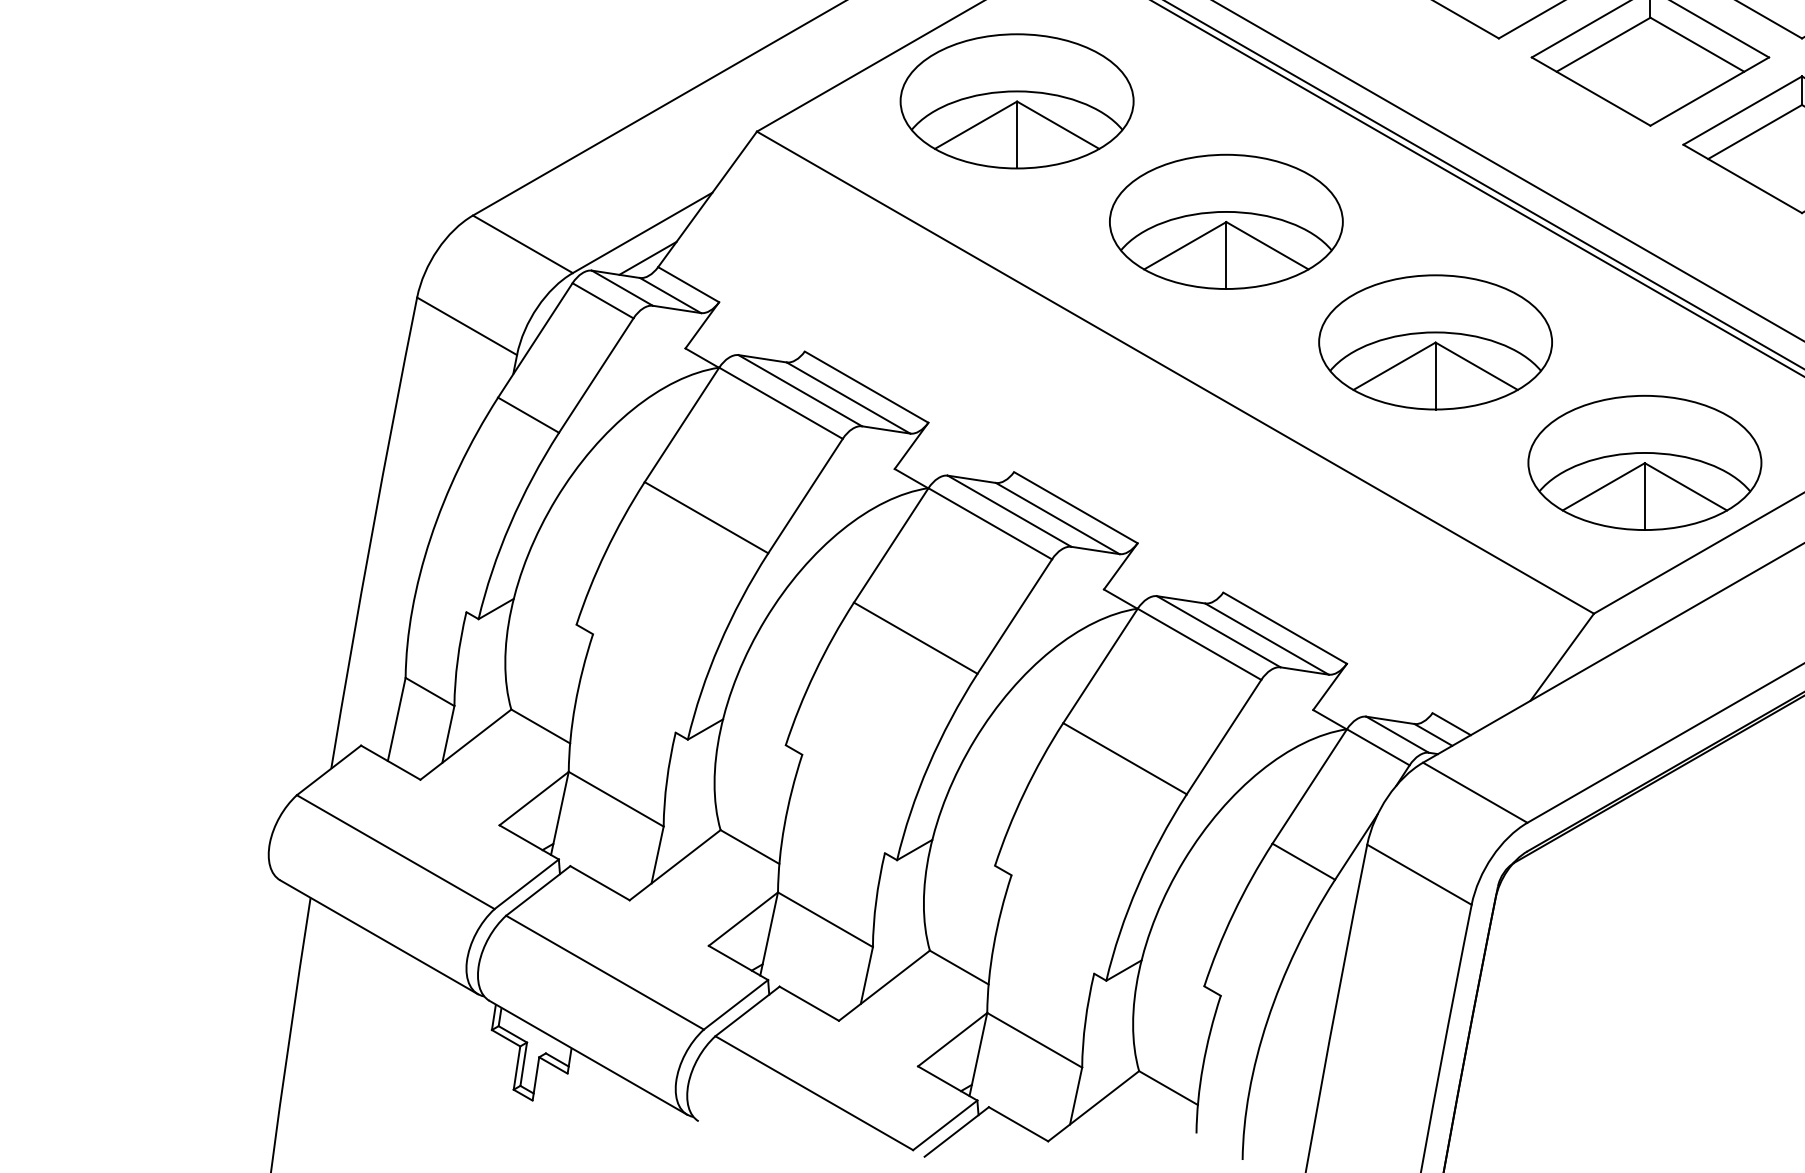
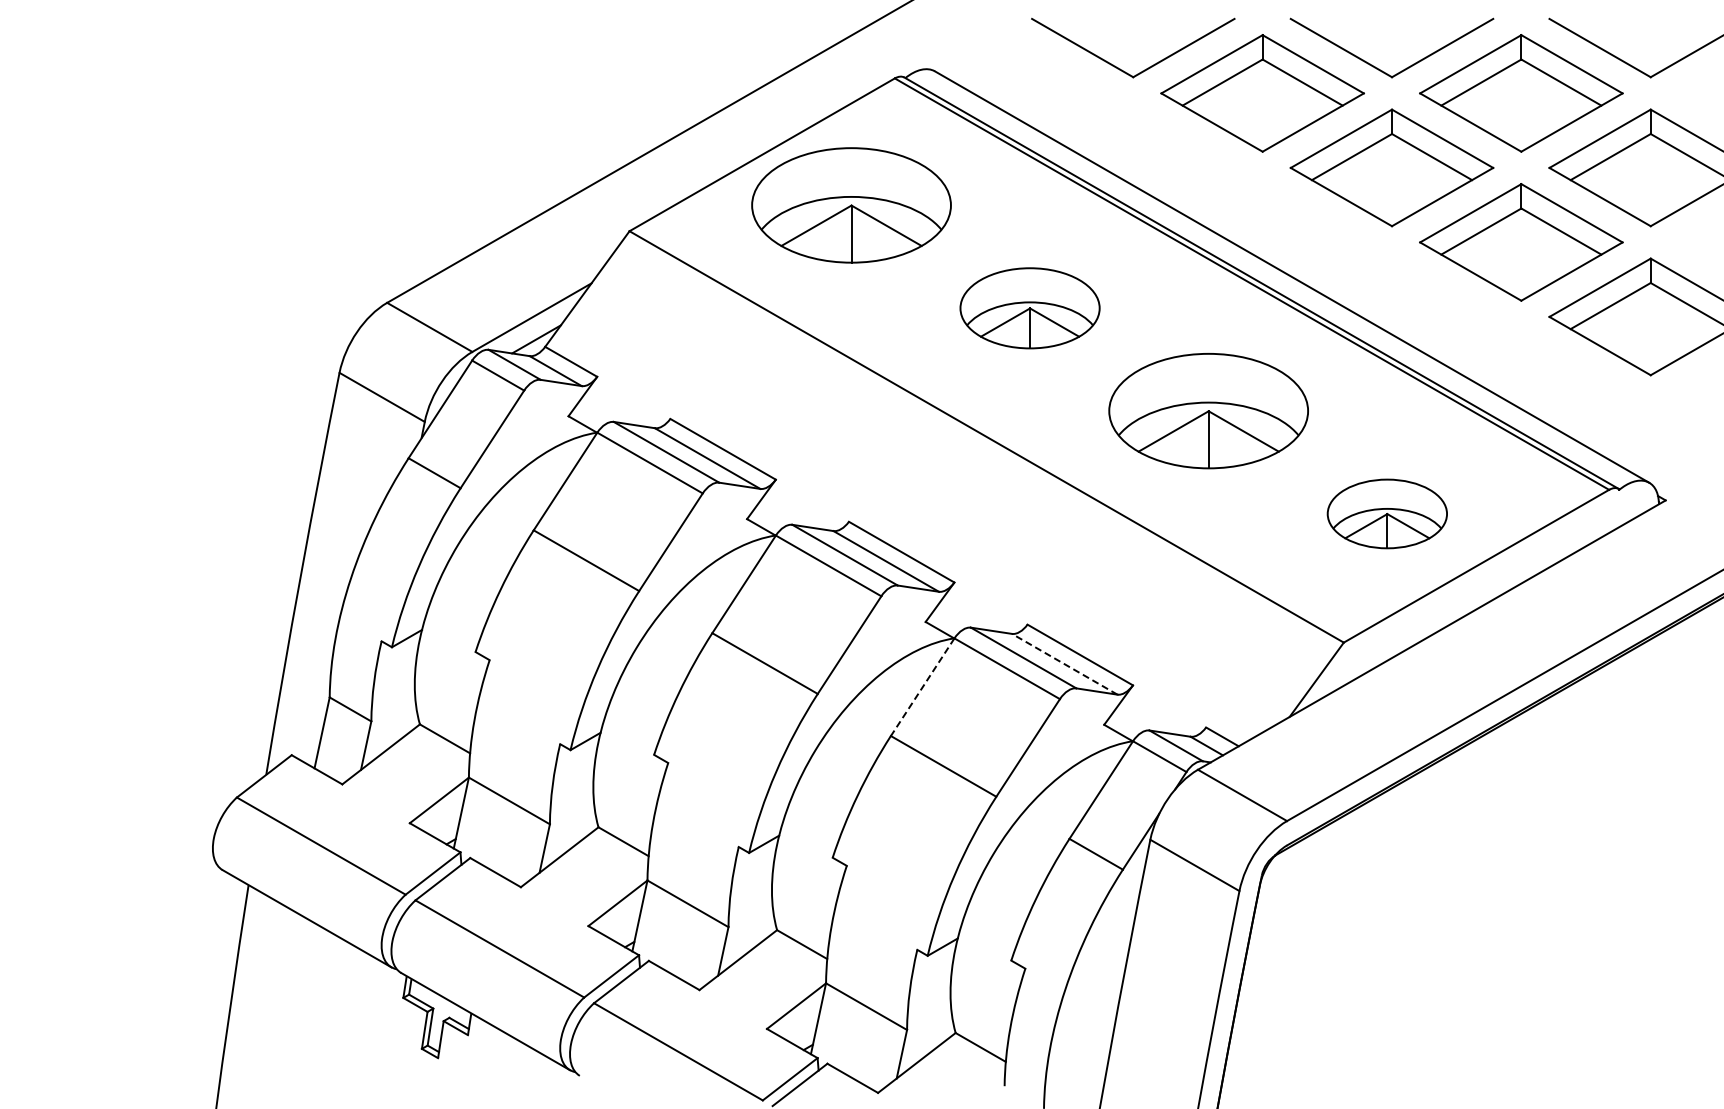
part: (1225, 222) -> (1029, 308), size x0.7
part: (1645, 462) -> (1387, 513), size x0.6
line: (1266, 639) -> (1064, 664), solid -> dashed
line: (1100, 666) -> (922, 687), solid -> dashed

